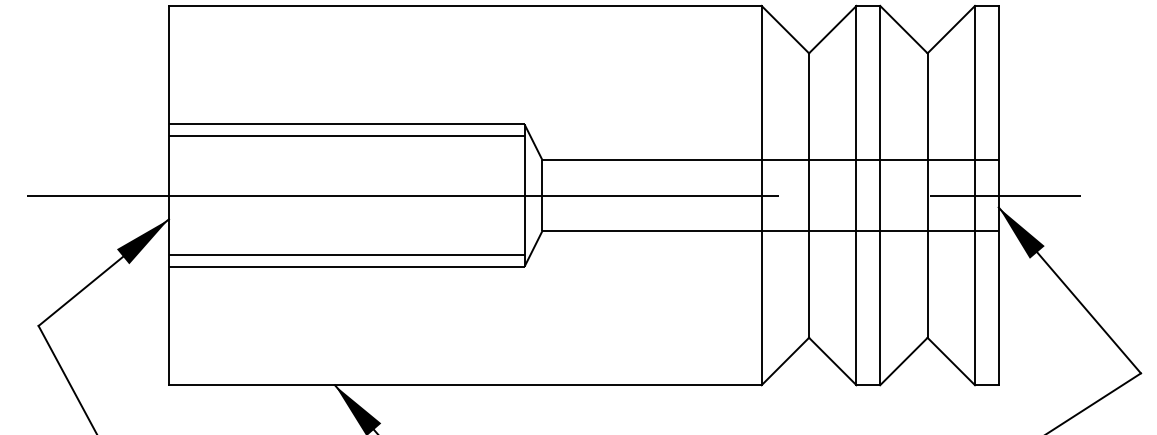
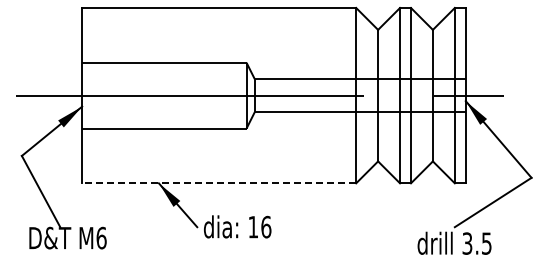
line: (347, 136) -> (164, 68), removed
line: (347, 255) -> (164, 123), removed
line: (463, 385) -> (218, 183), solid -> dashed

